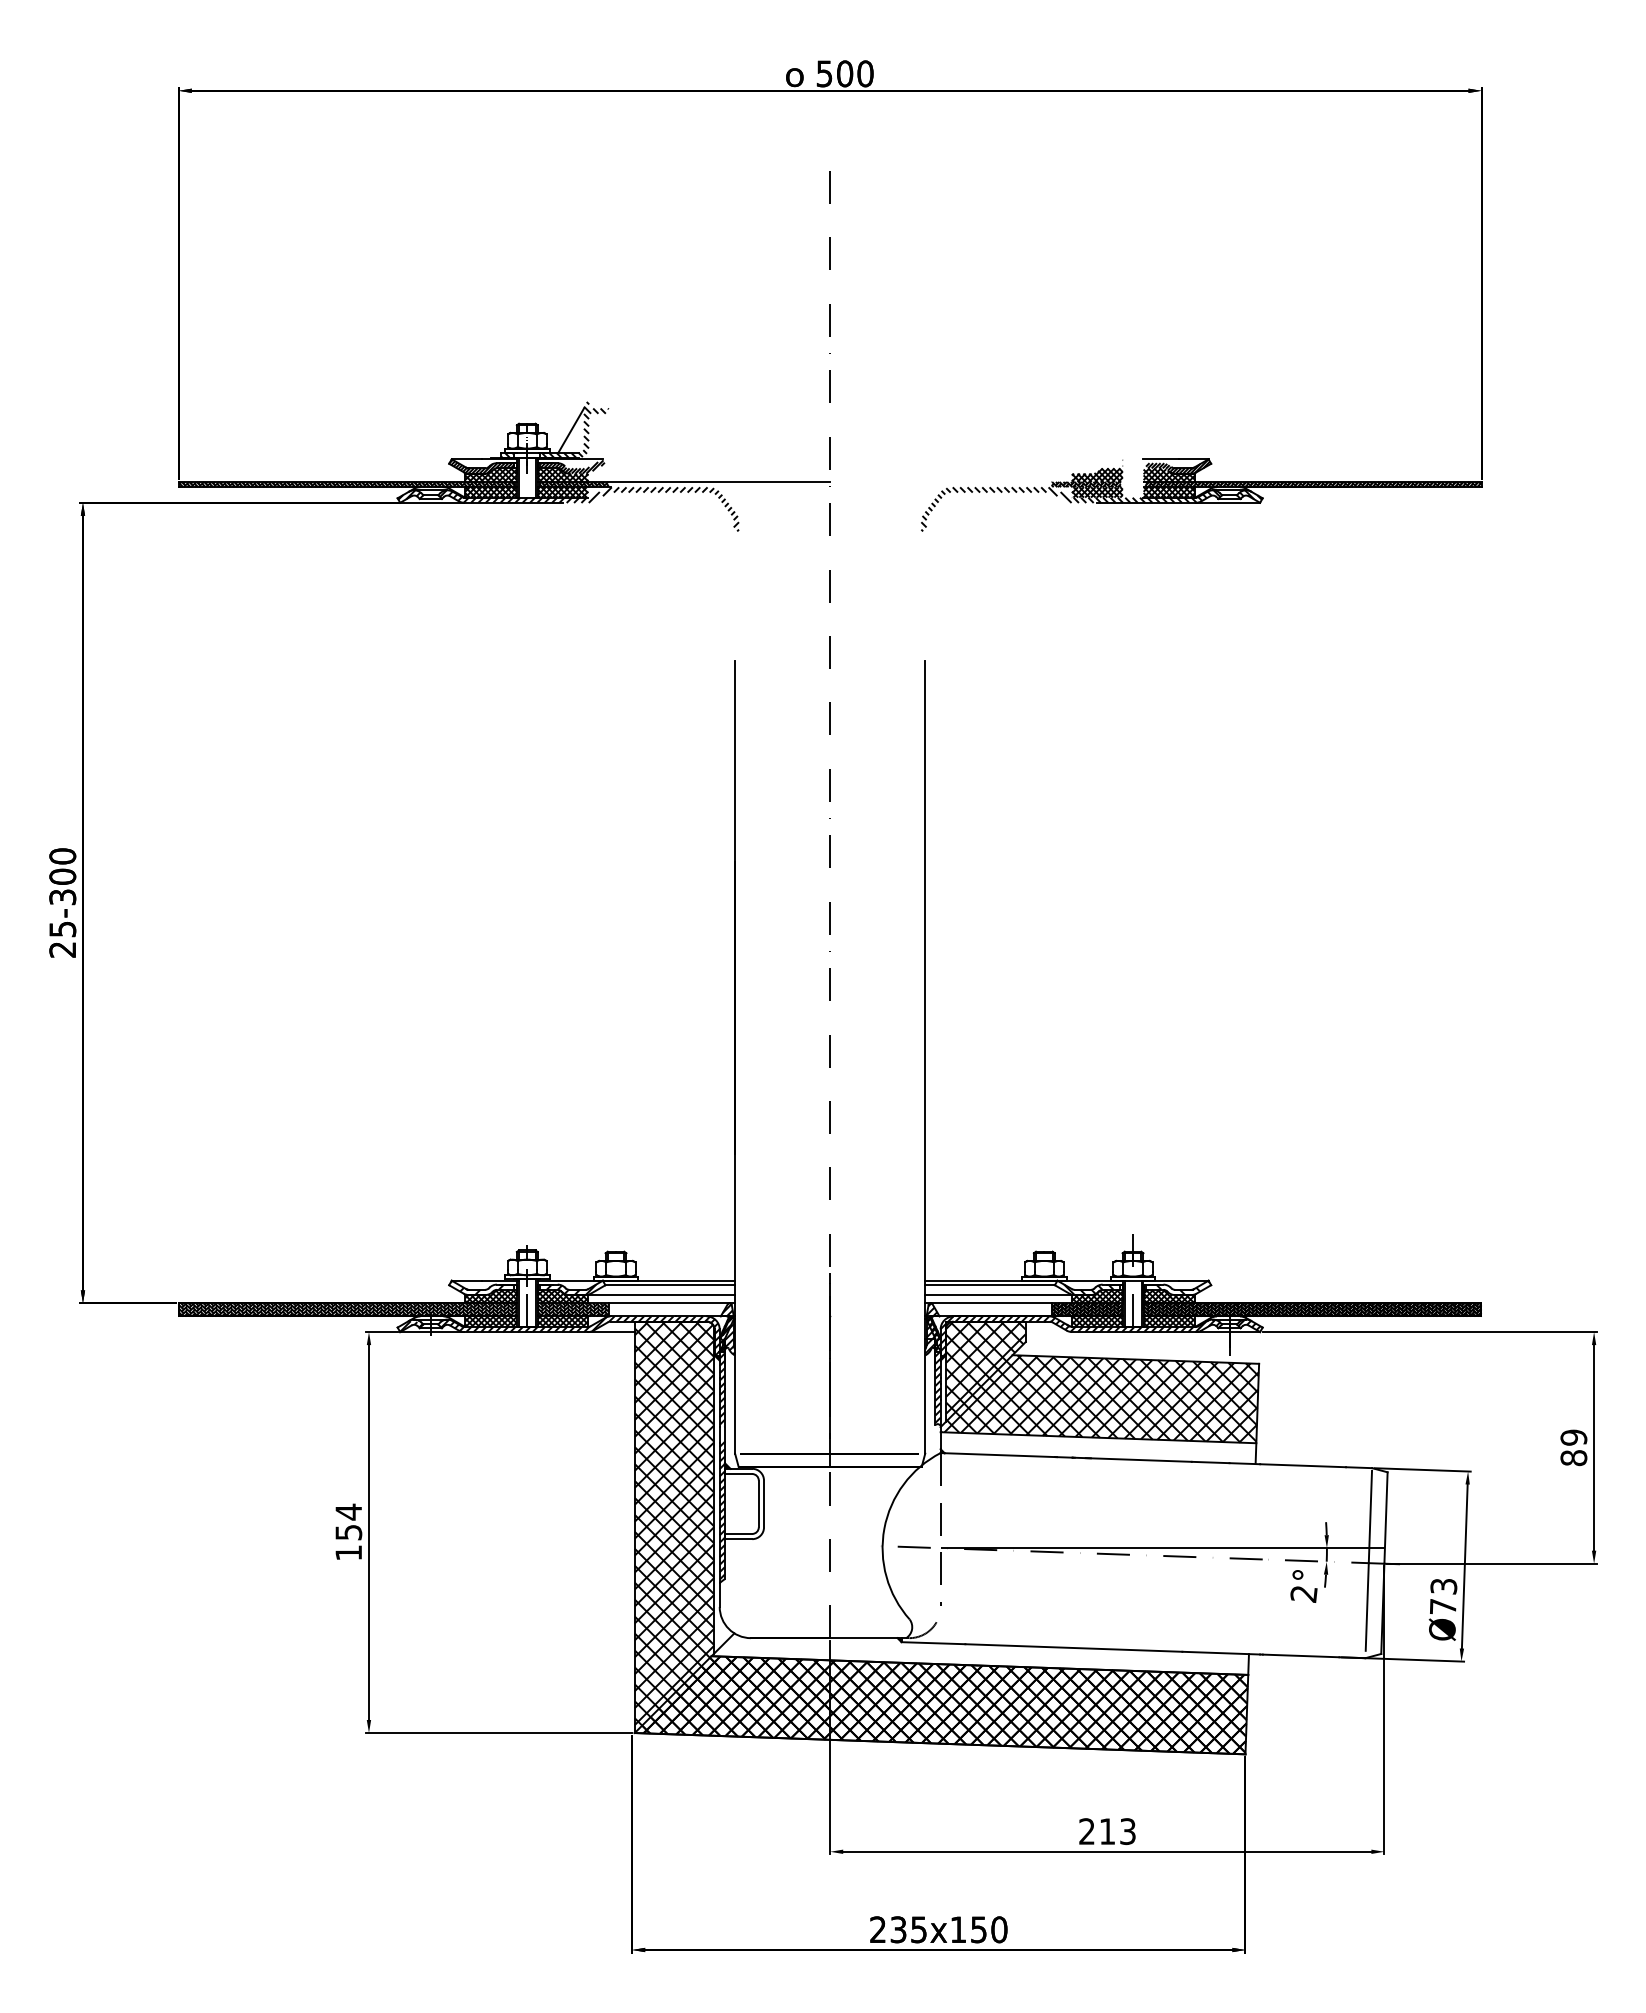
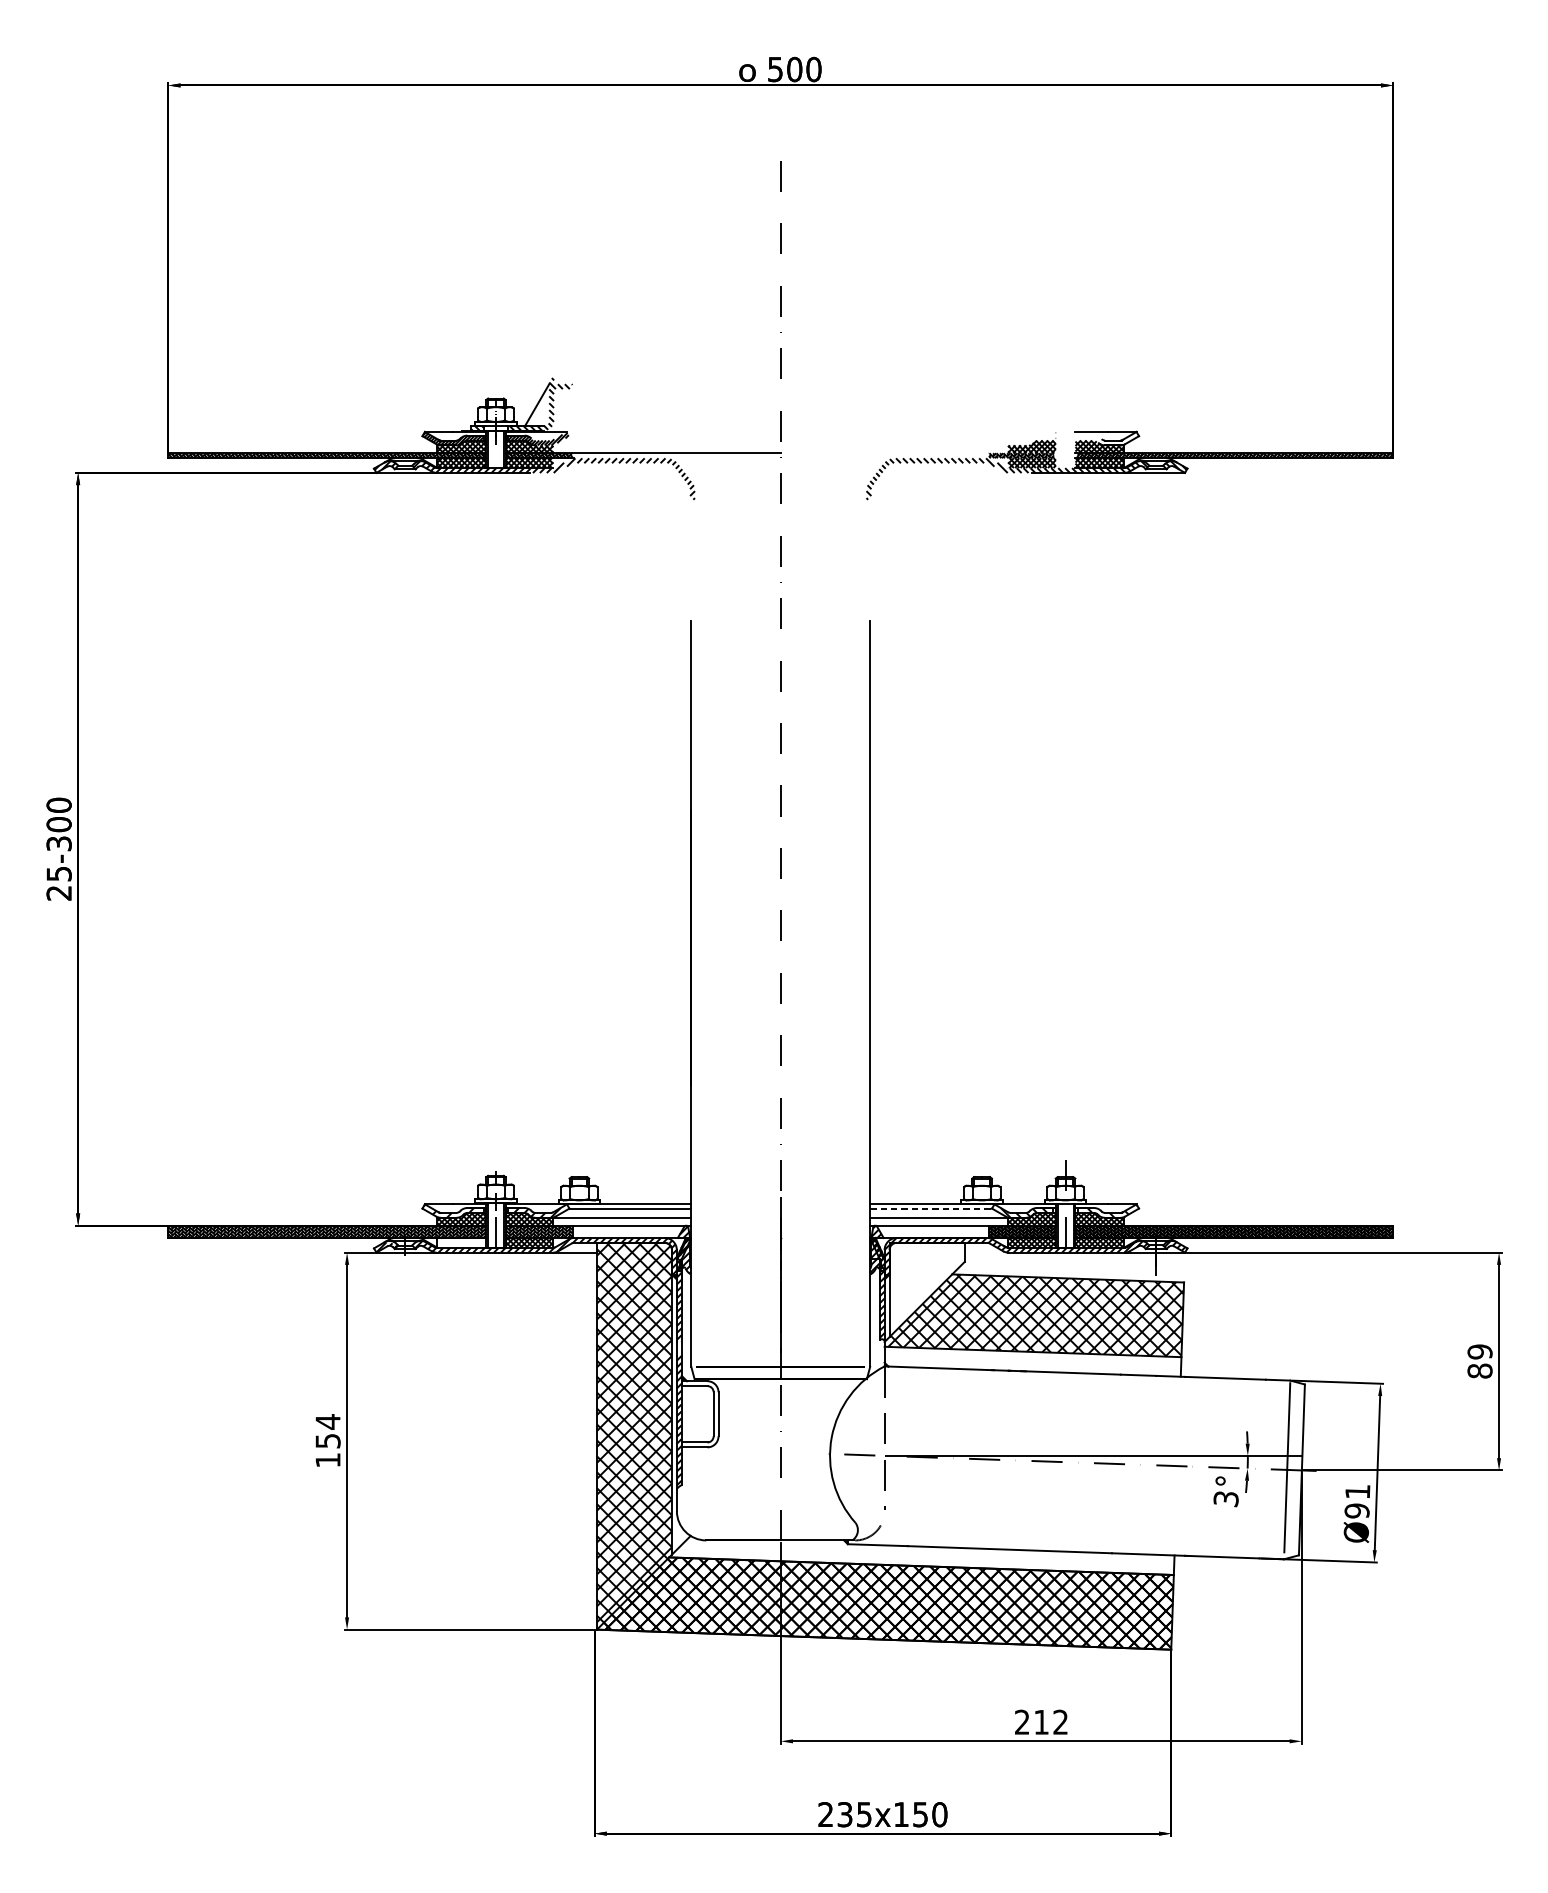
hatch: (1177, 466) -> (1107, 438), removed
line: (990, 1285) -> (931, 1208), solid -> dashed
hatch: (490, 1321) -> (461, 1242), removed
hatch: (985, 1370) -> (926, 1288), removed
text: (1303, 1594) -> (1225, 1499), 2° -> 3°
text: (1443, 1596) -> (1357, 1501), Ø73 -> Ø91
text: (1127, 1831) -> (1060, 1722), 213 -> 212

